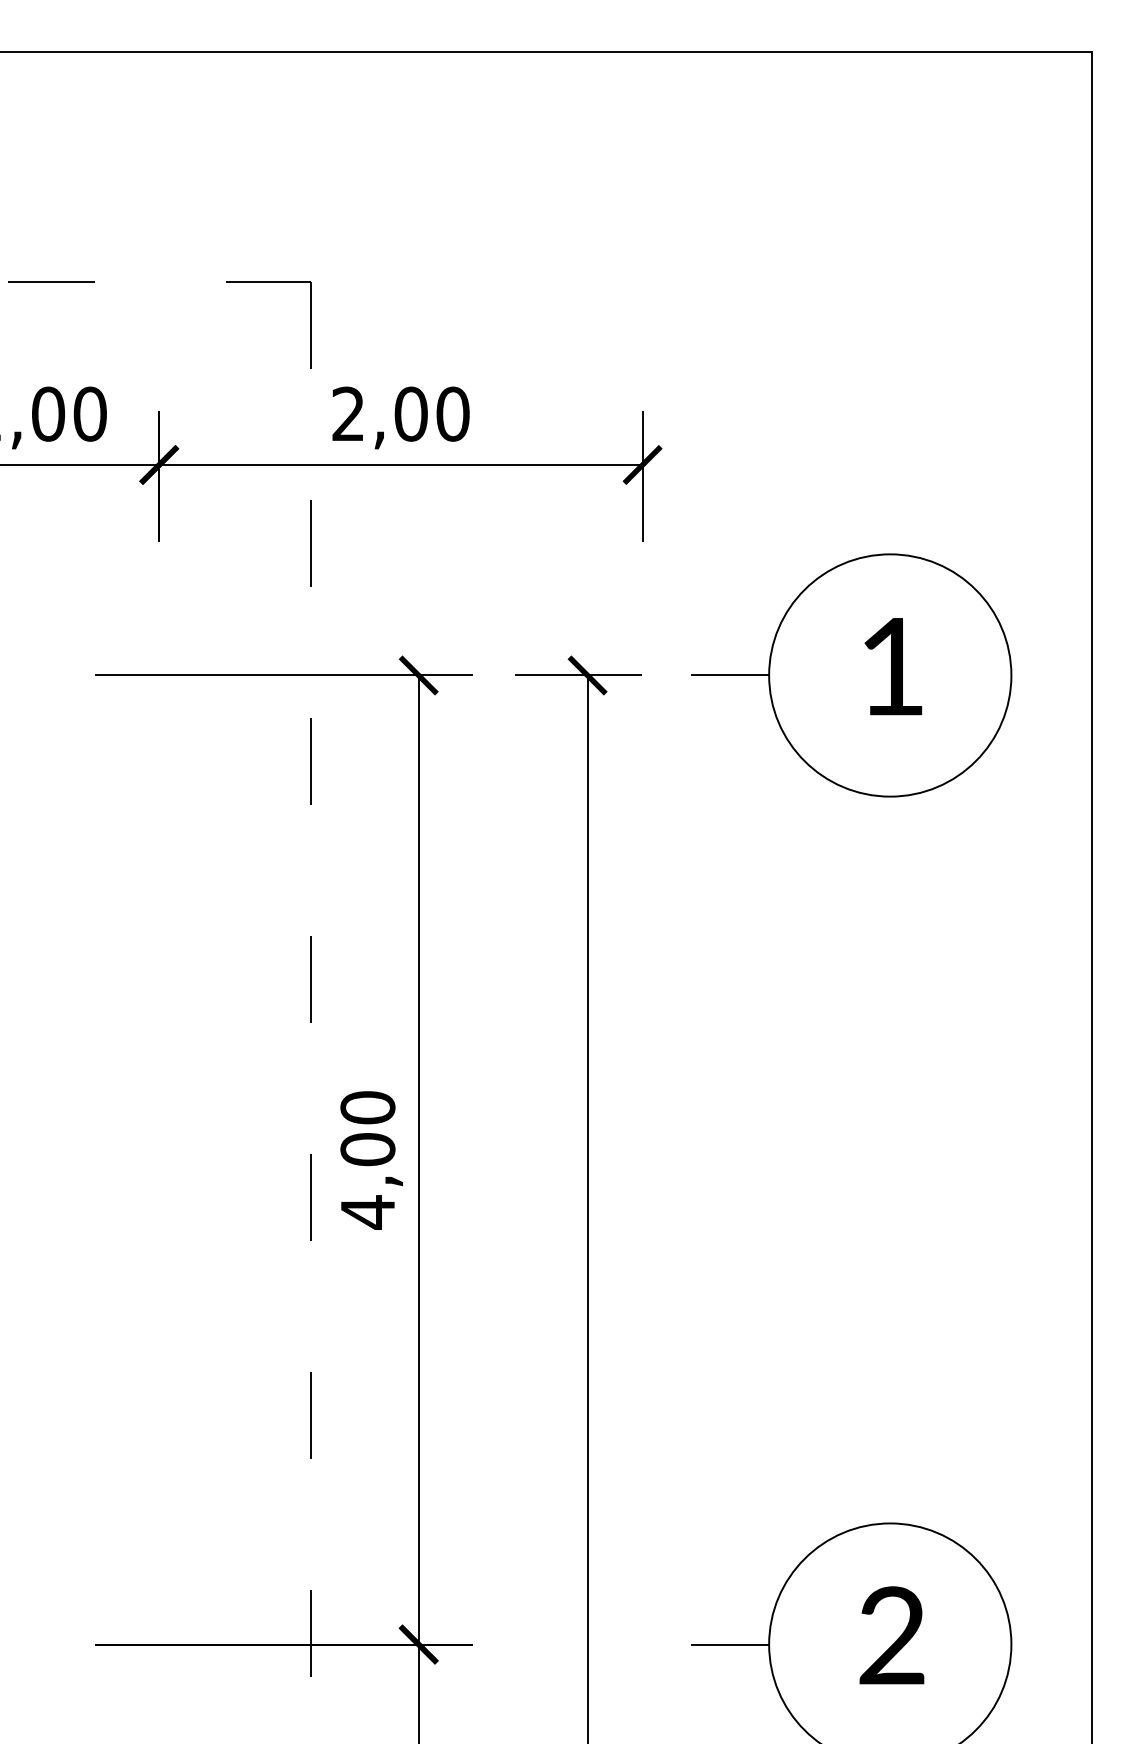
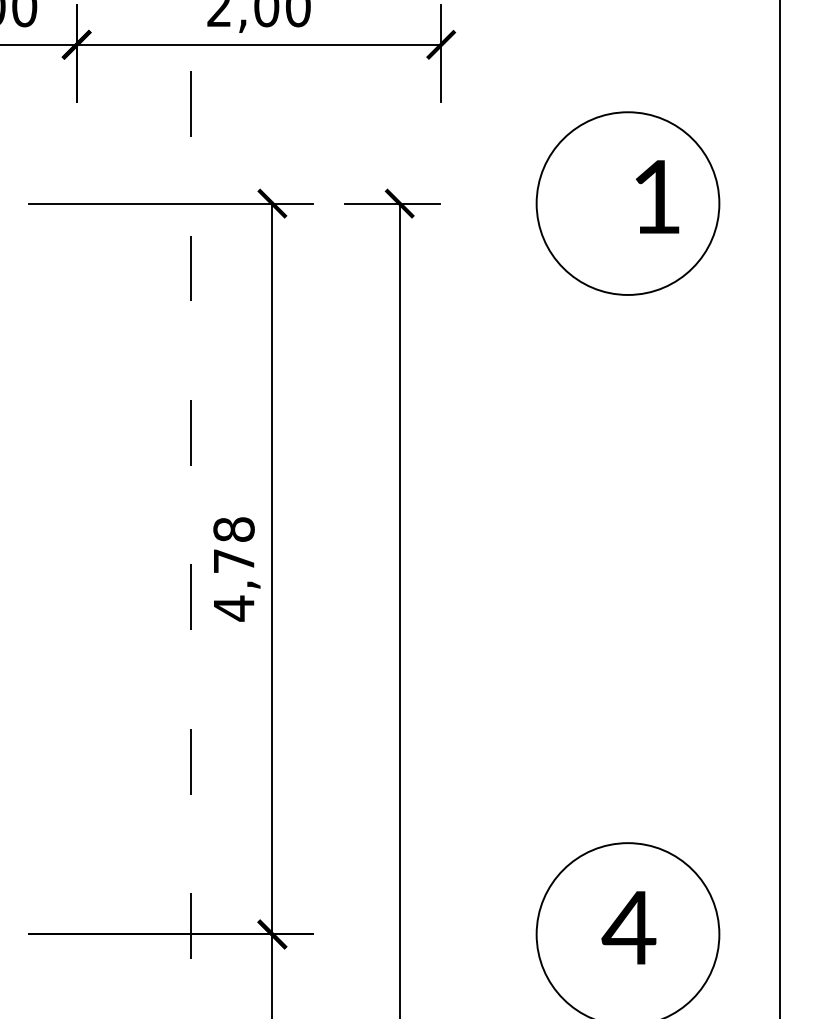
text: (893, 666) -> (657, 196), moved
line: (730, 675) -> (507, 203), removed
text: (367, 1128) -> (233, 545), 4,00 -> 4,78
text: (891, 1635) -> (628, 927), 2 -> 4
line: (730, 1644) -> (507, 934), removed

